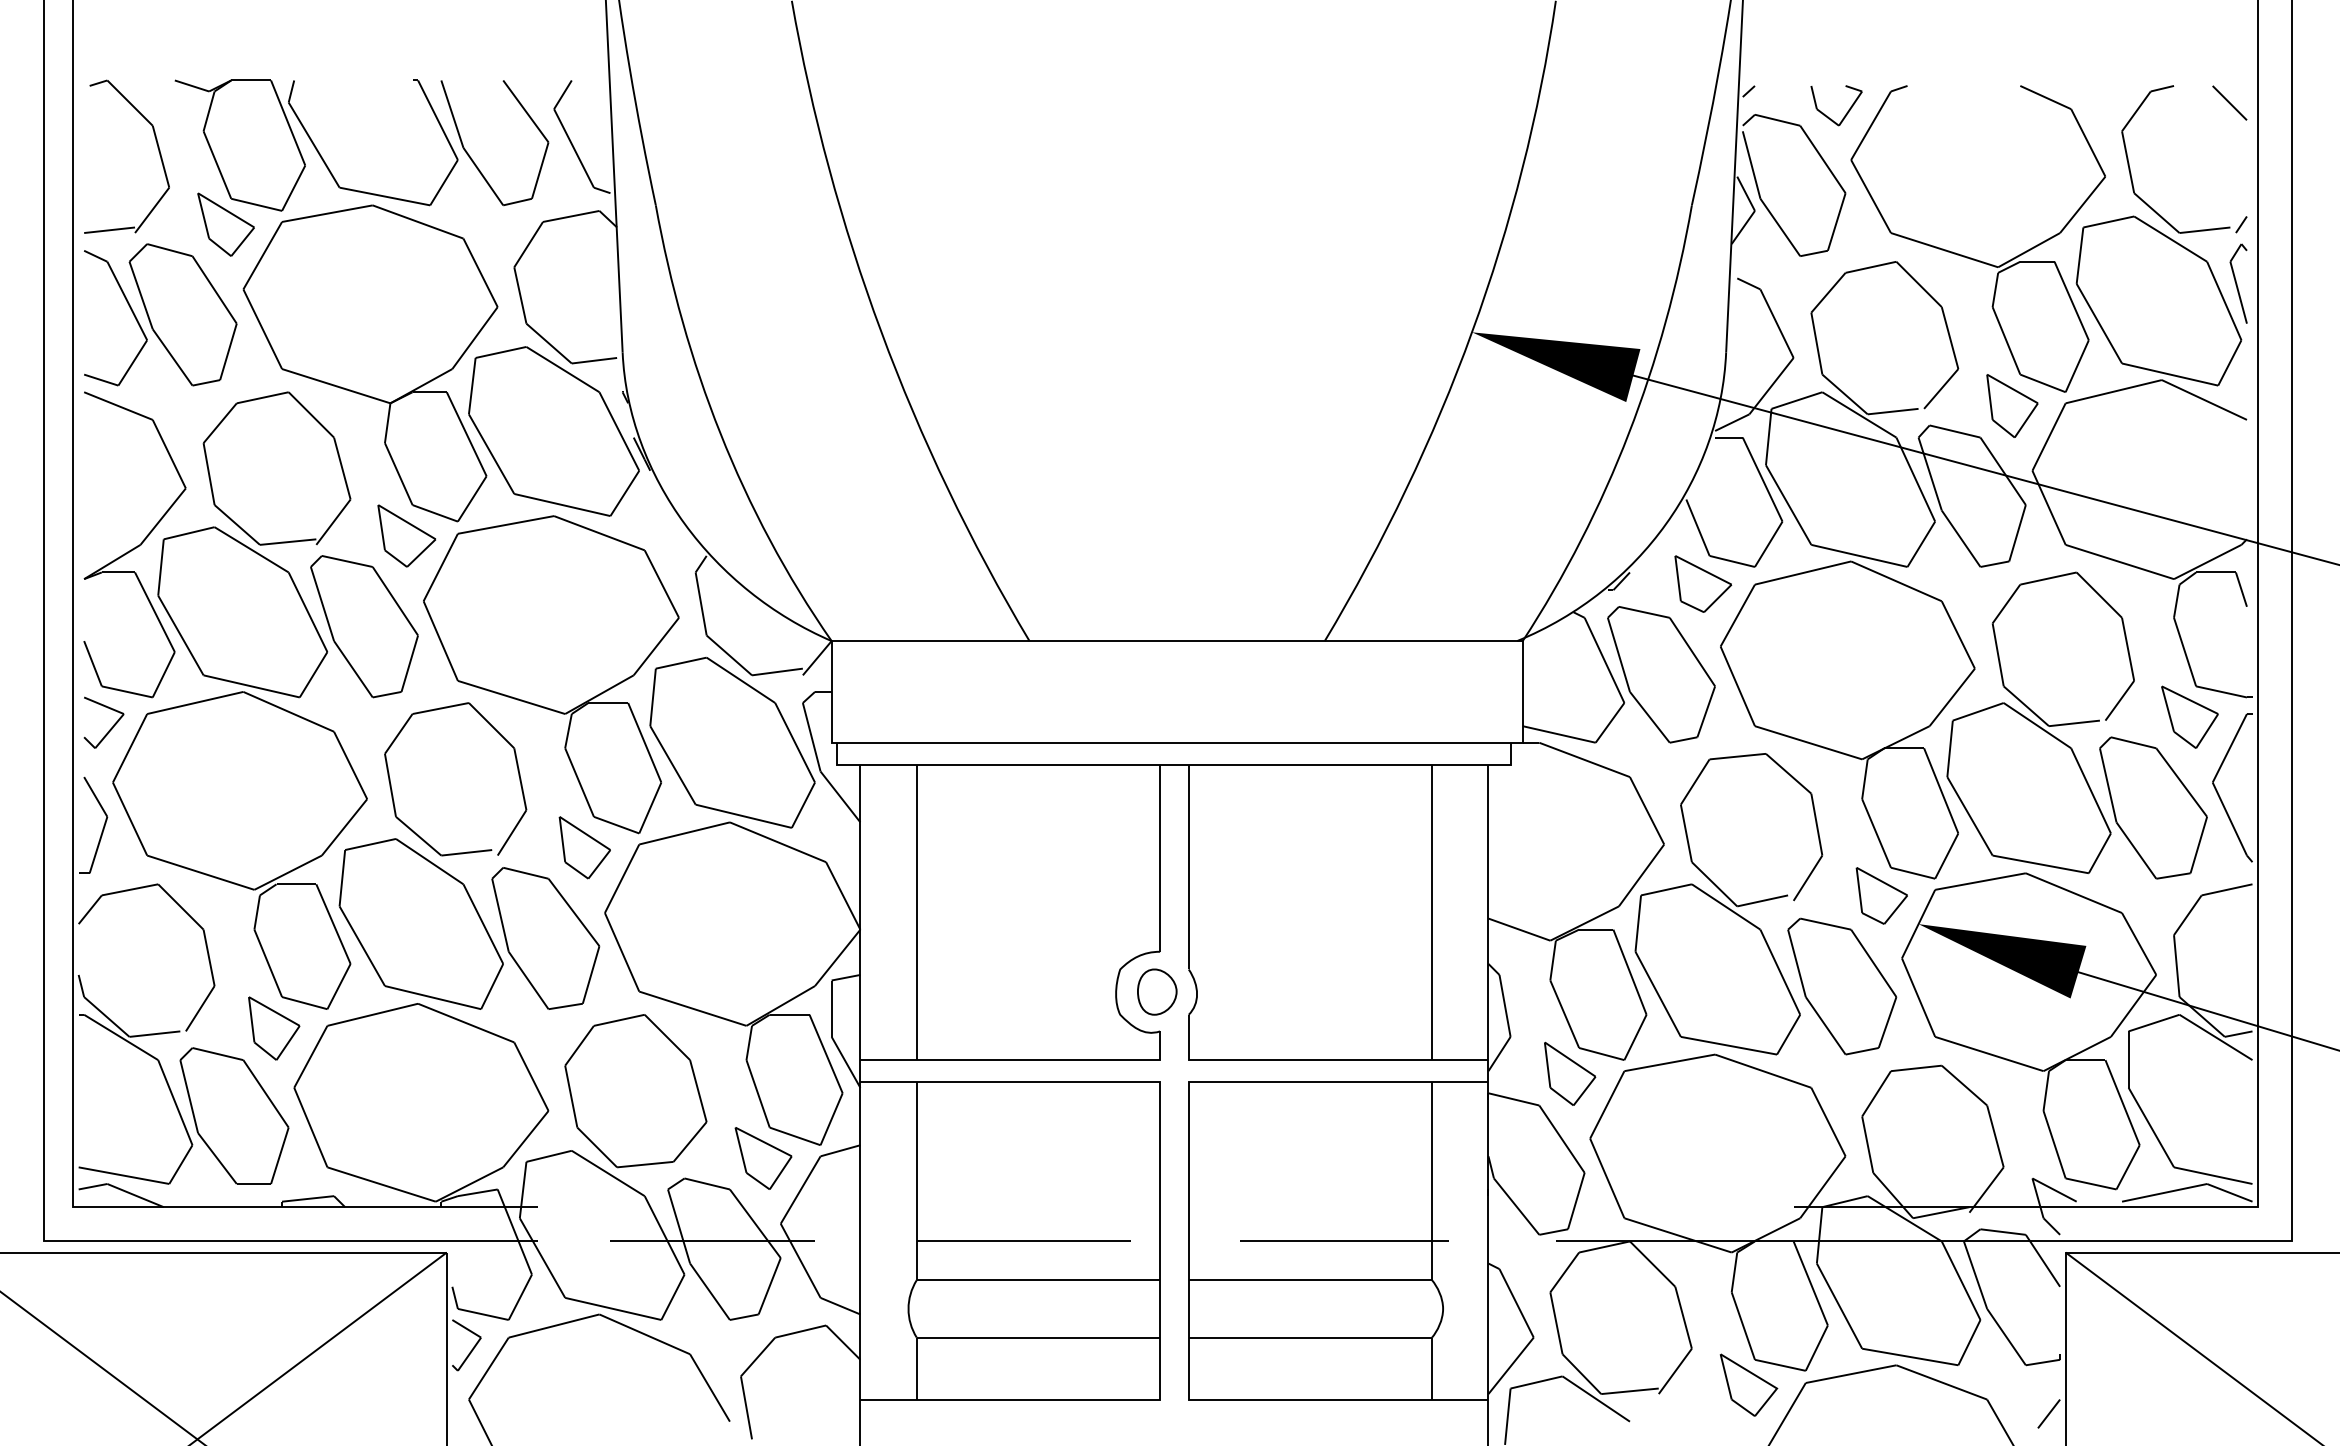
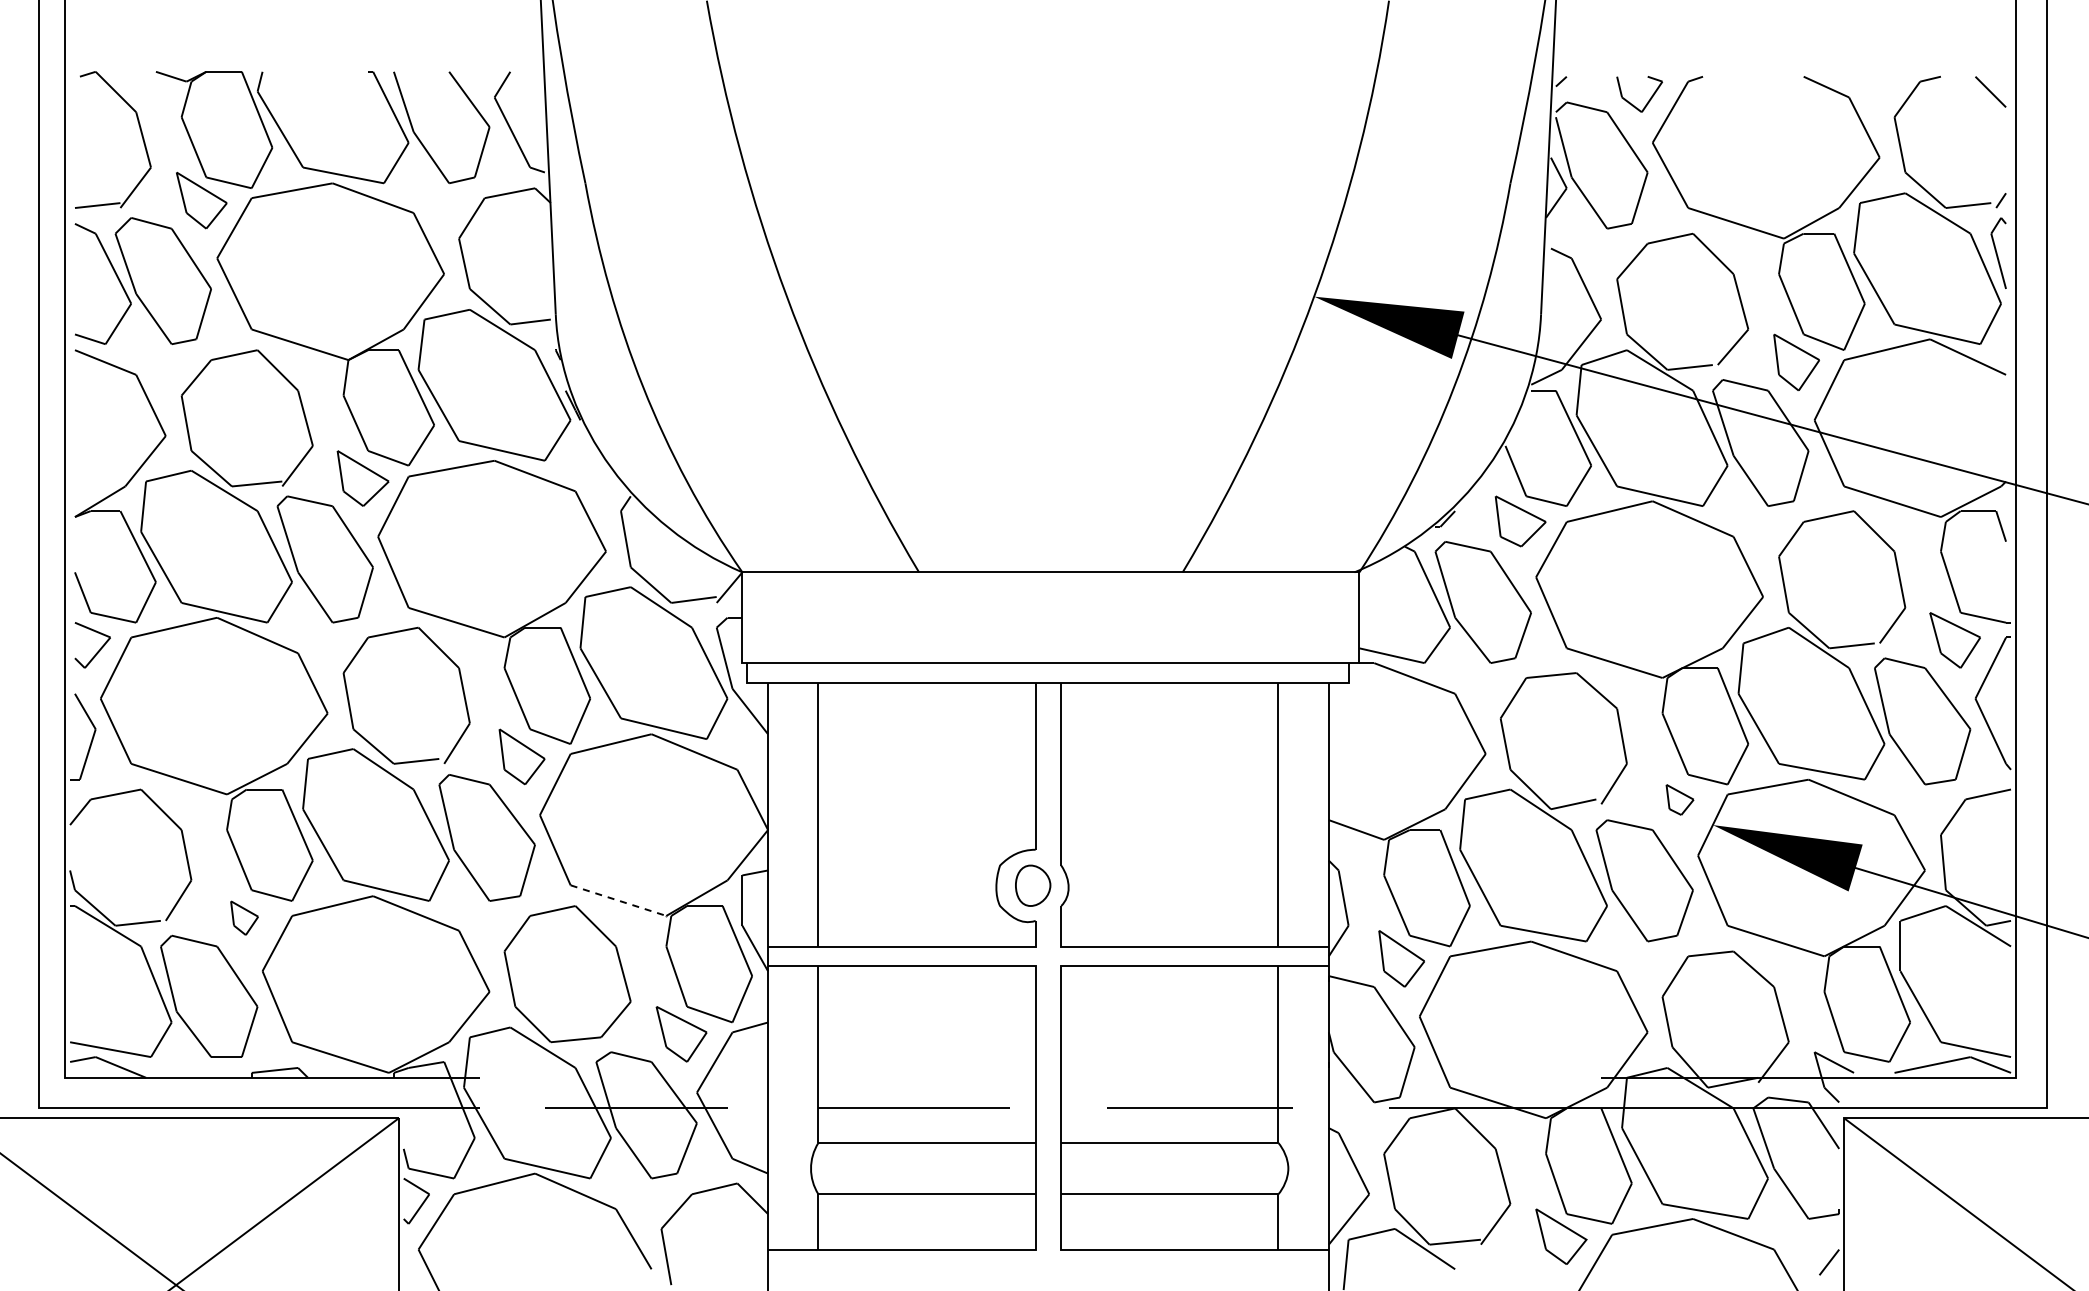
part: (1881, 895) -> (1679, 799), size x0.6
line: (692, 1008) -> (618, 900), solid -> dashed
part: (273, 1027) -> (244, 917), size x0.6

